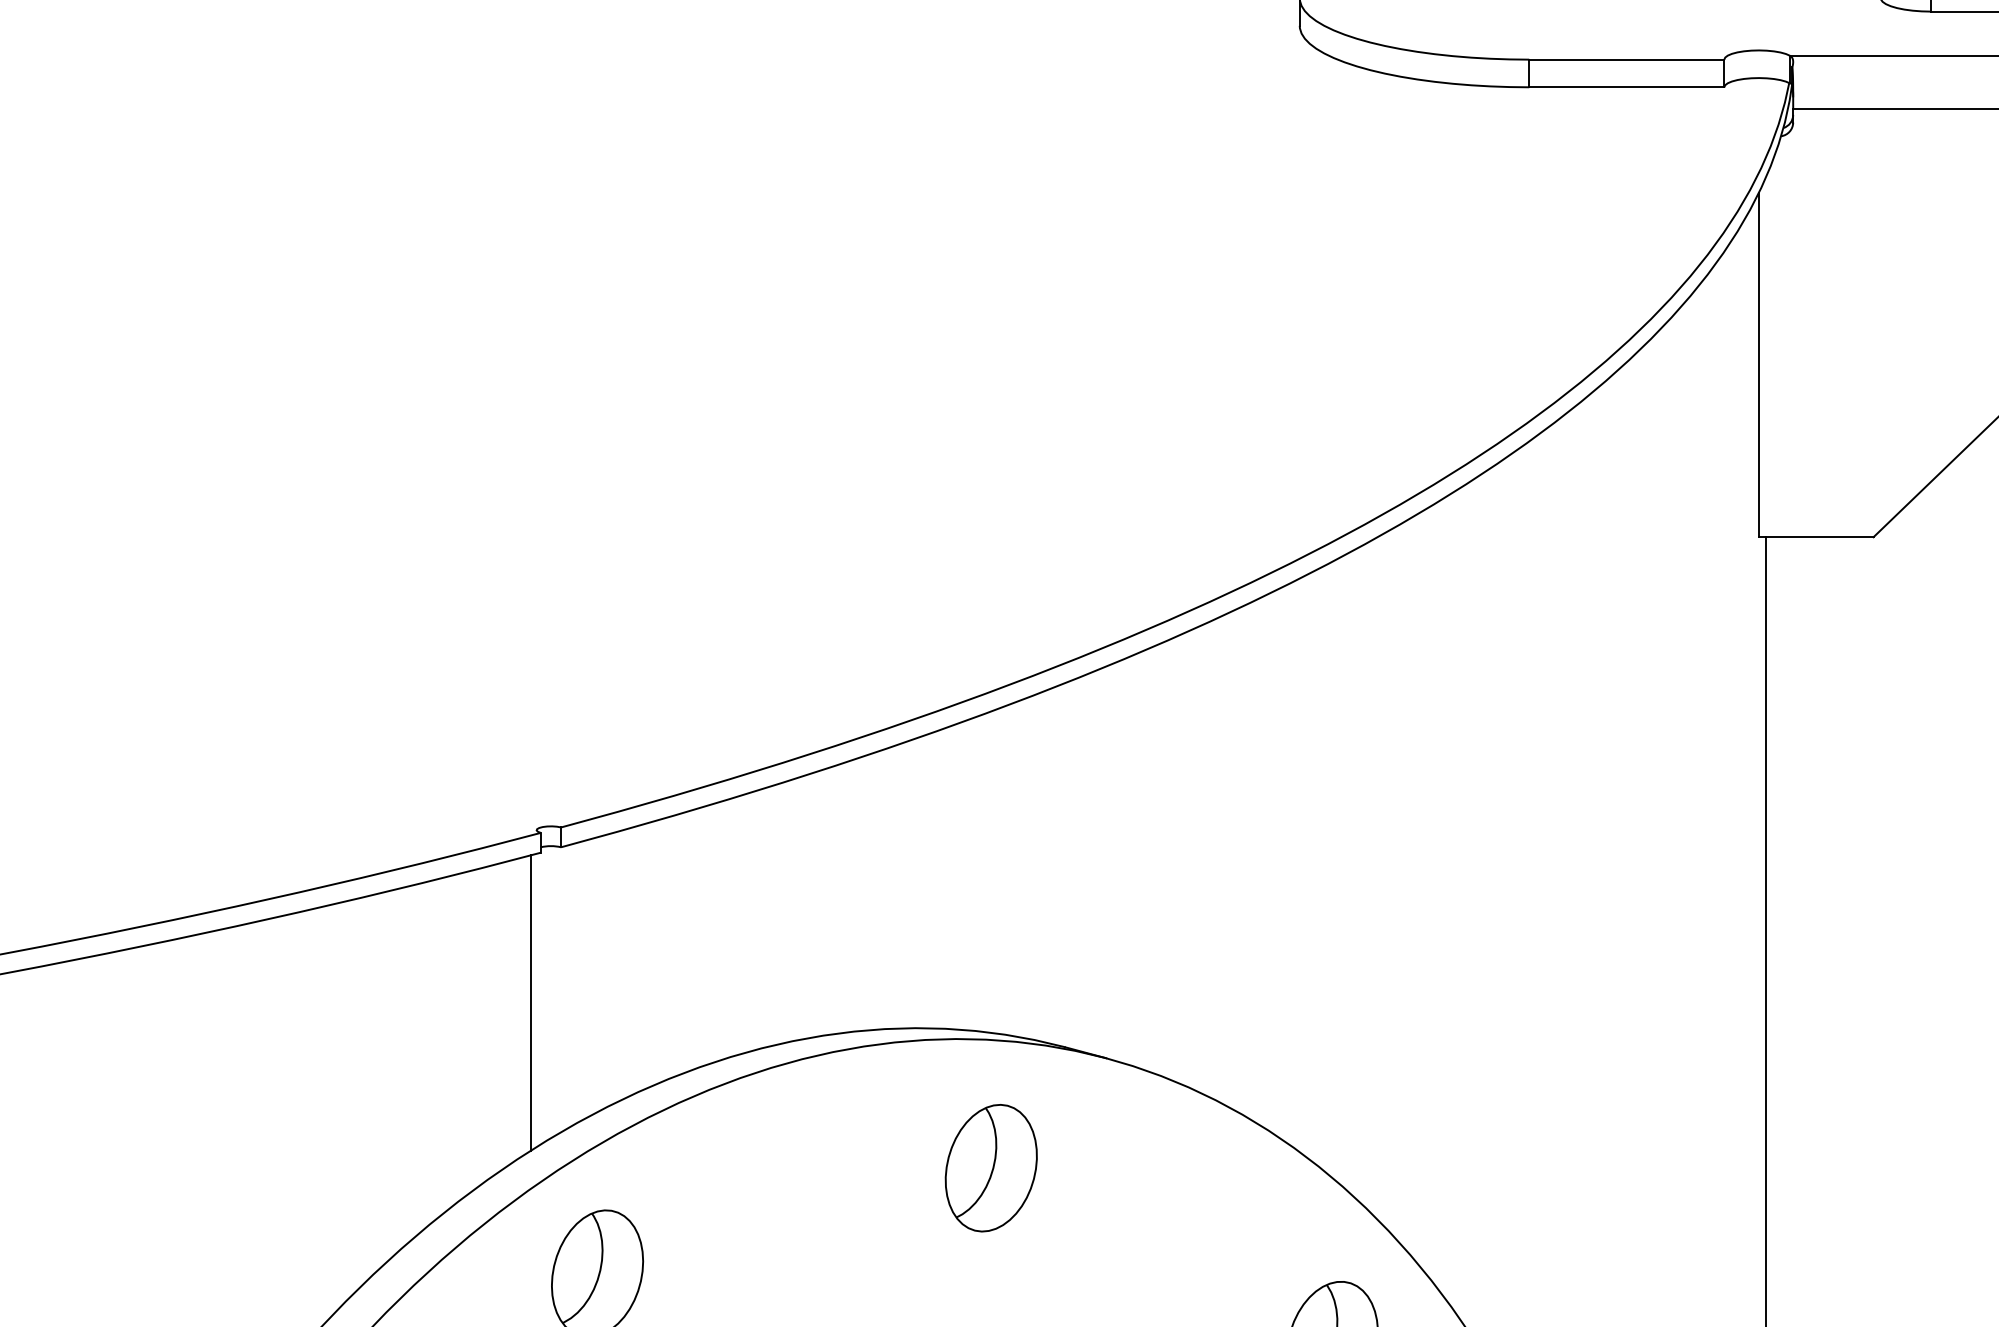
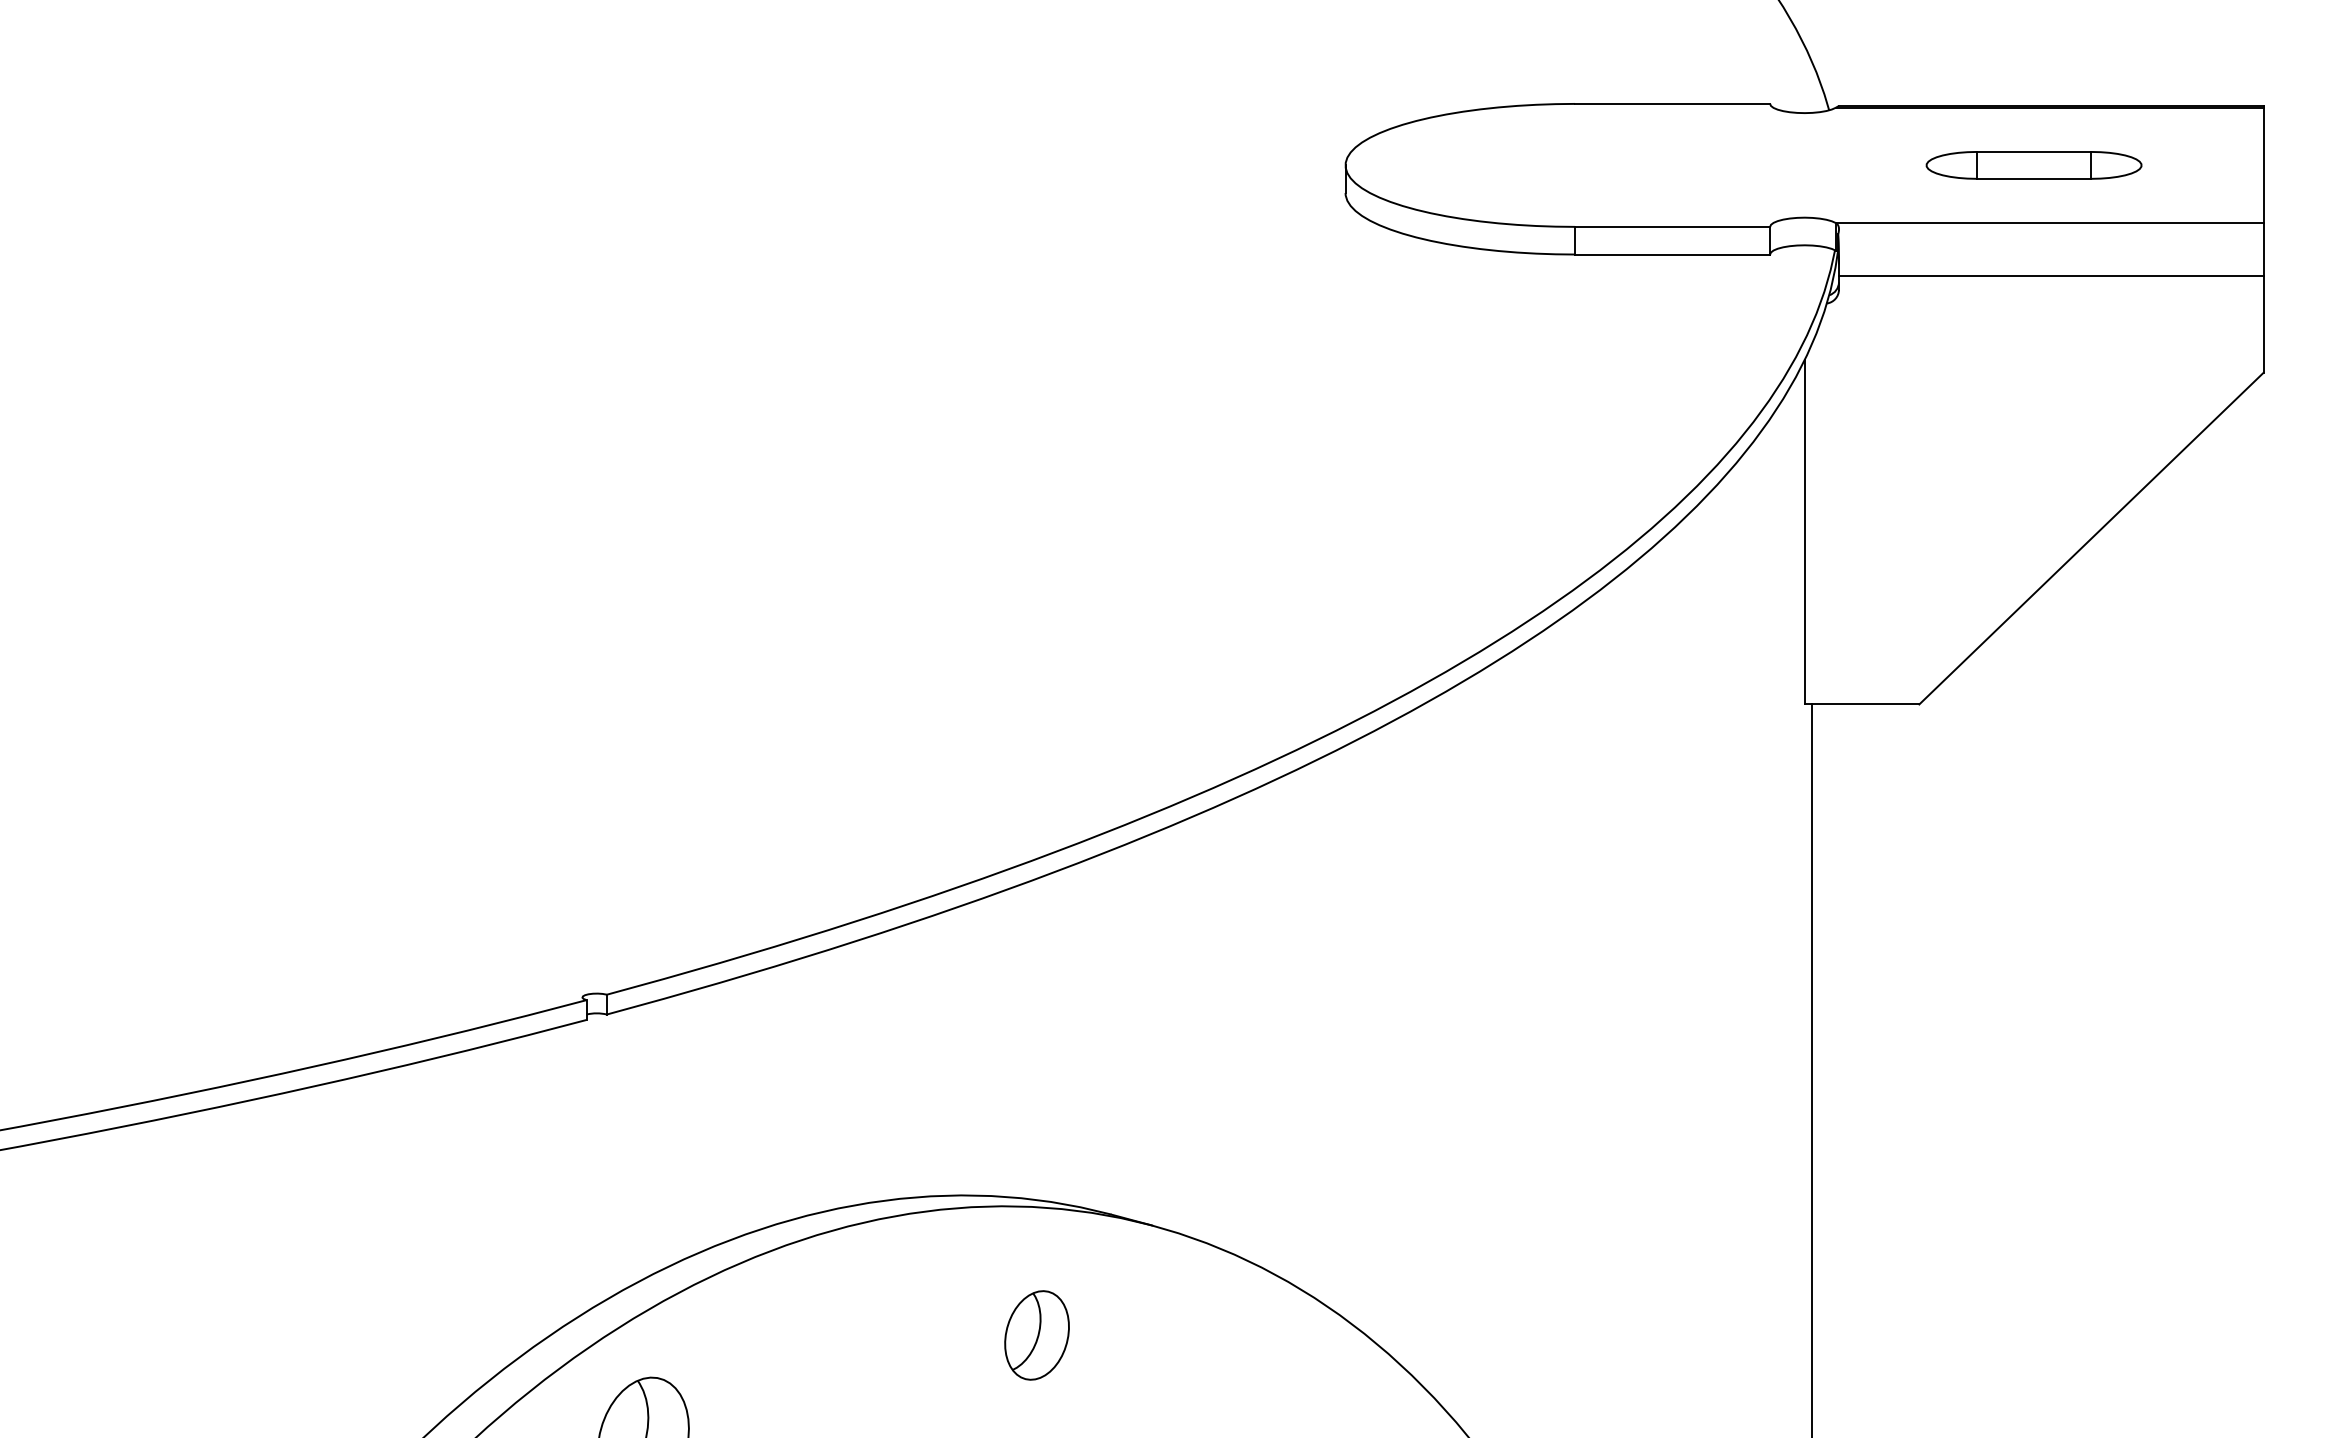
line: (530, 1002) -> (576, 1169), removed
part: (990, 1168) -> (1036, 1335), size x0.7

